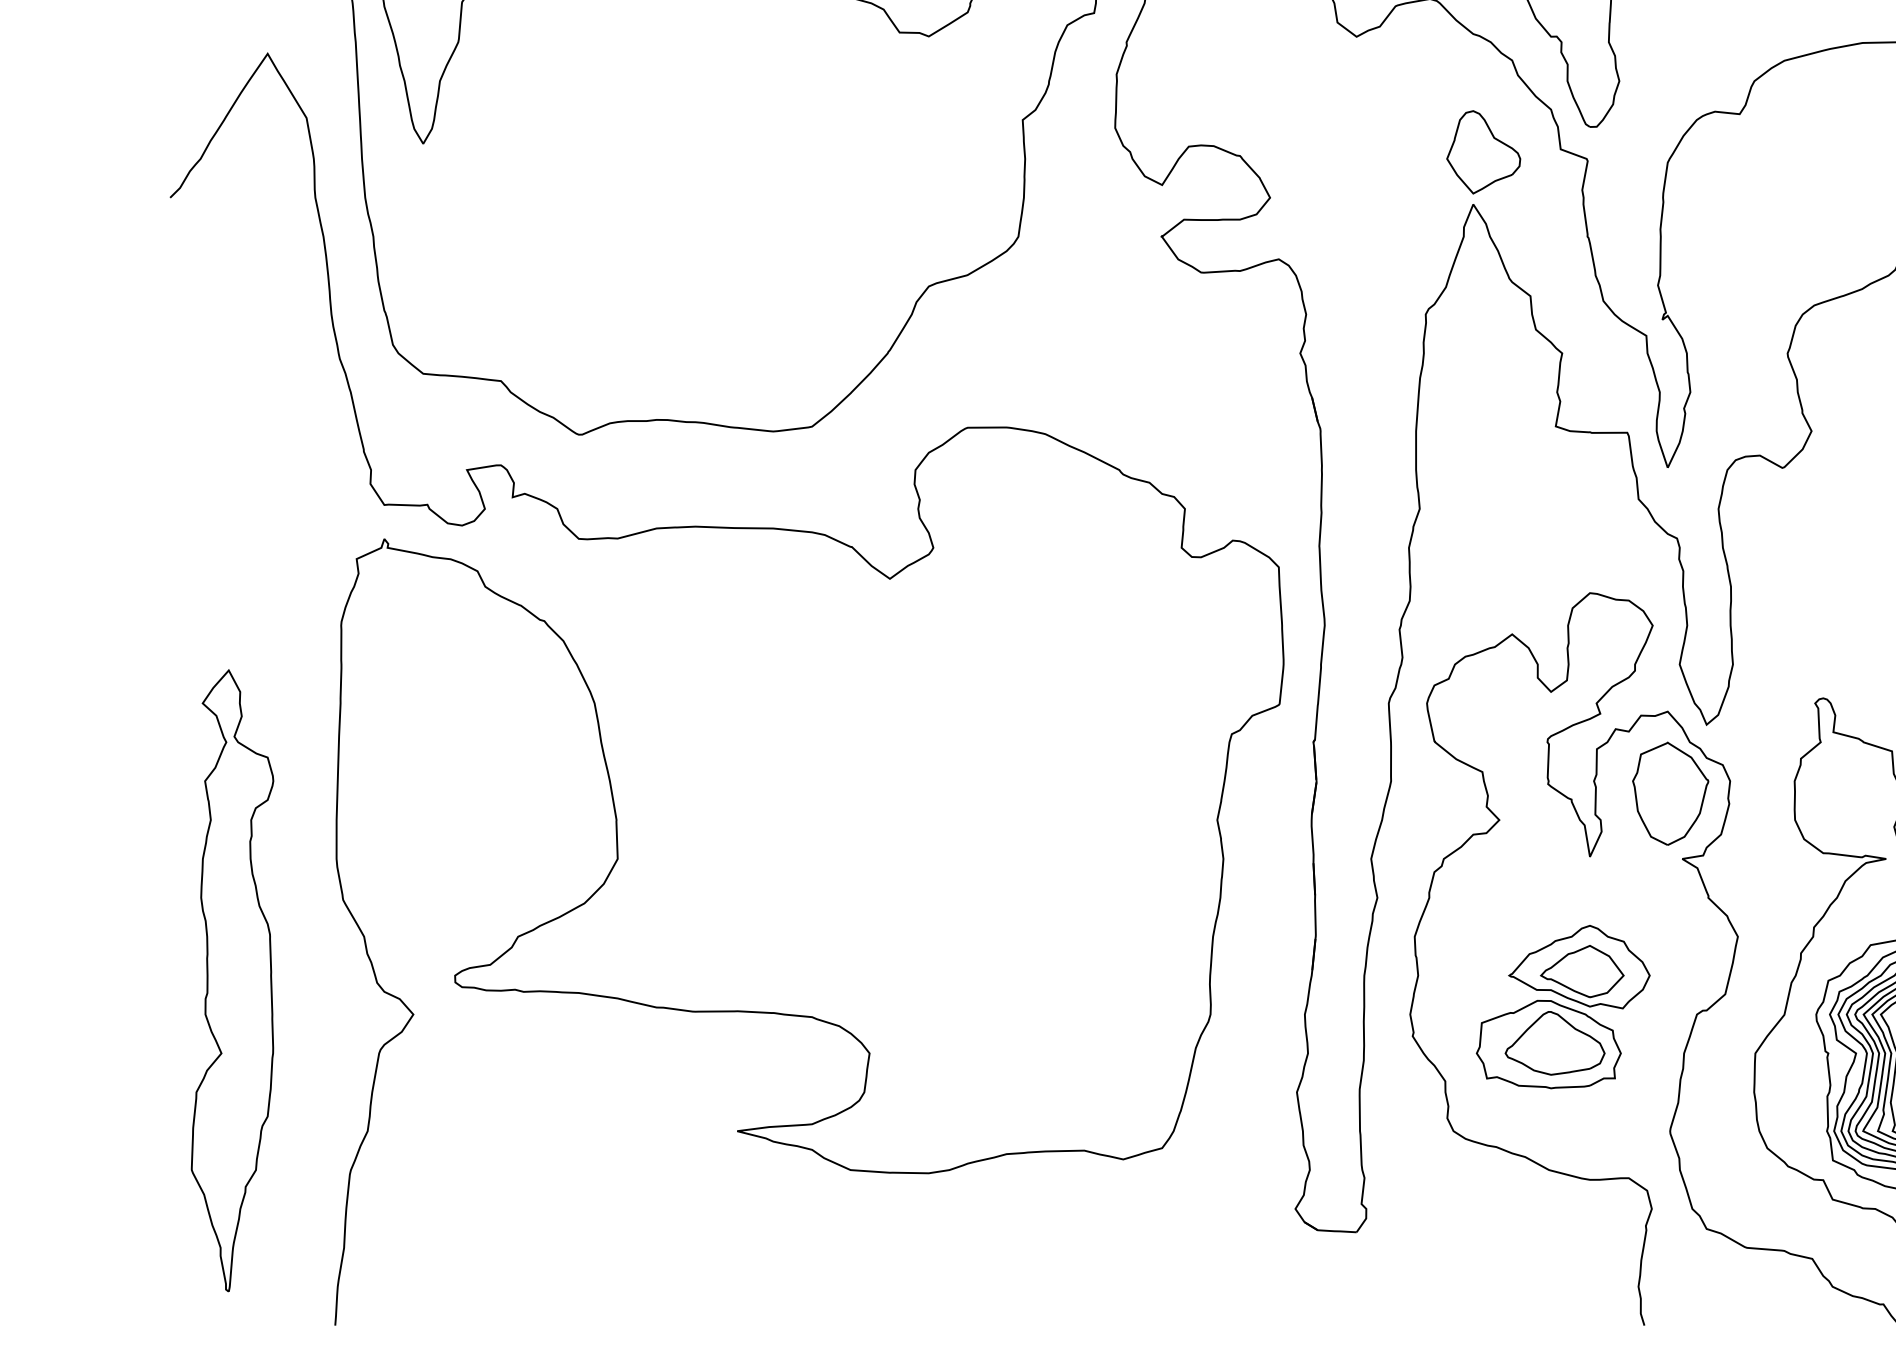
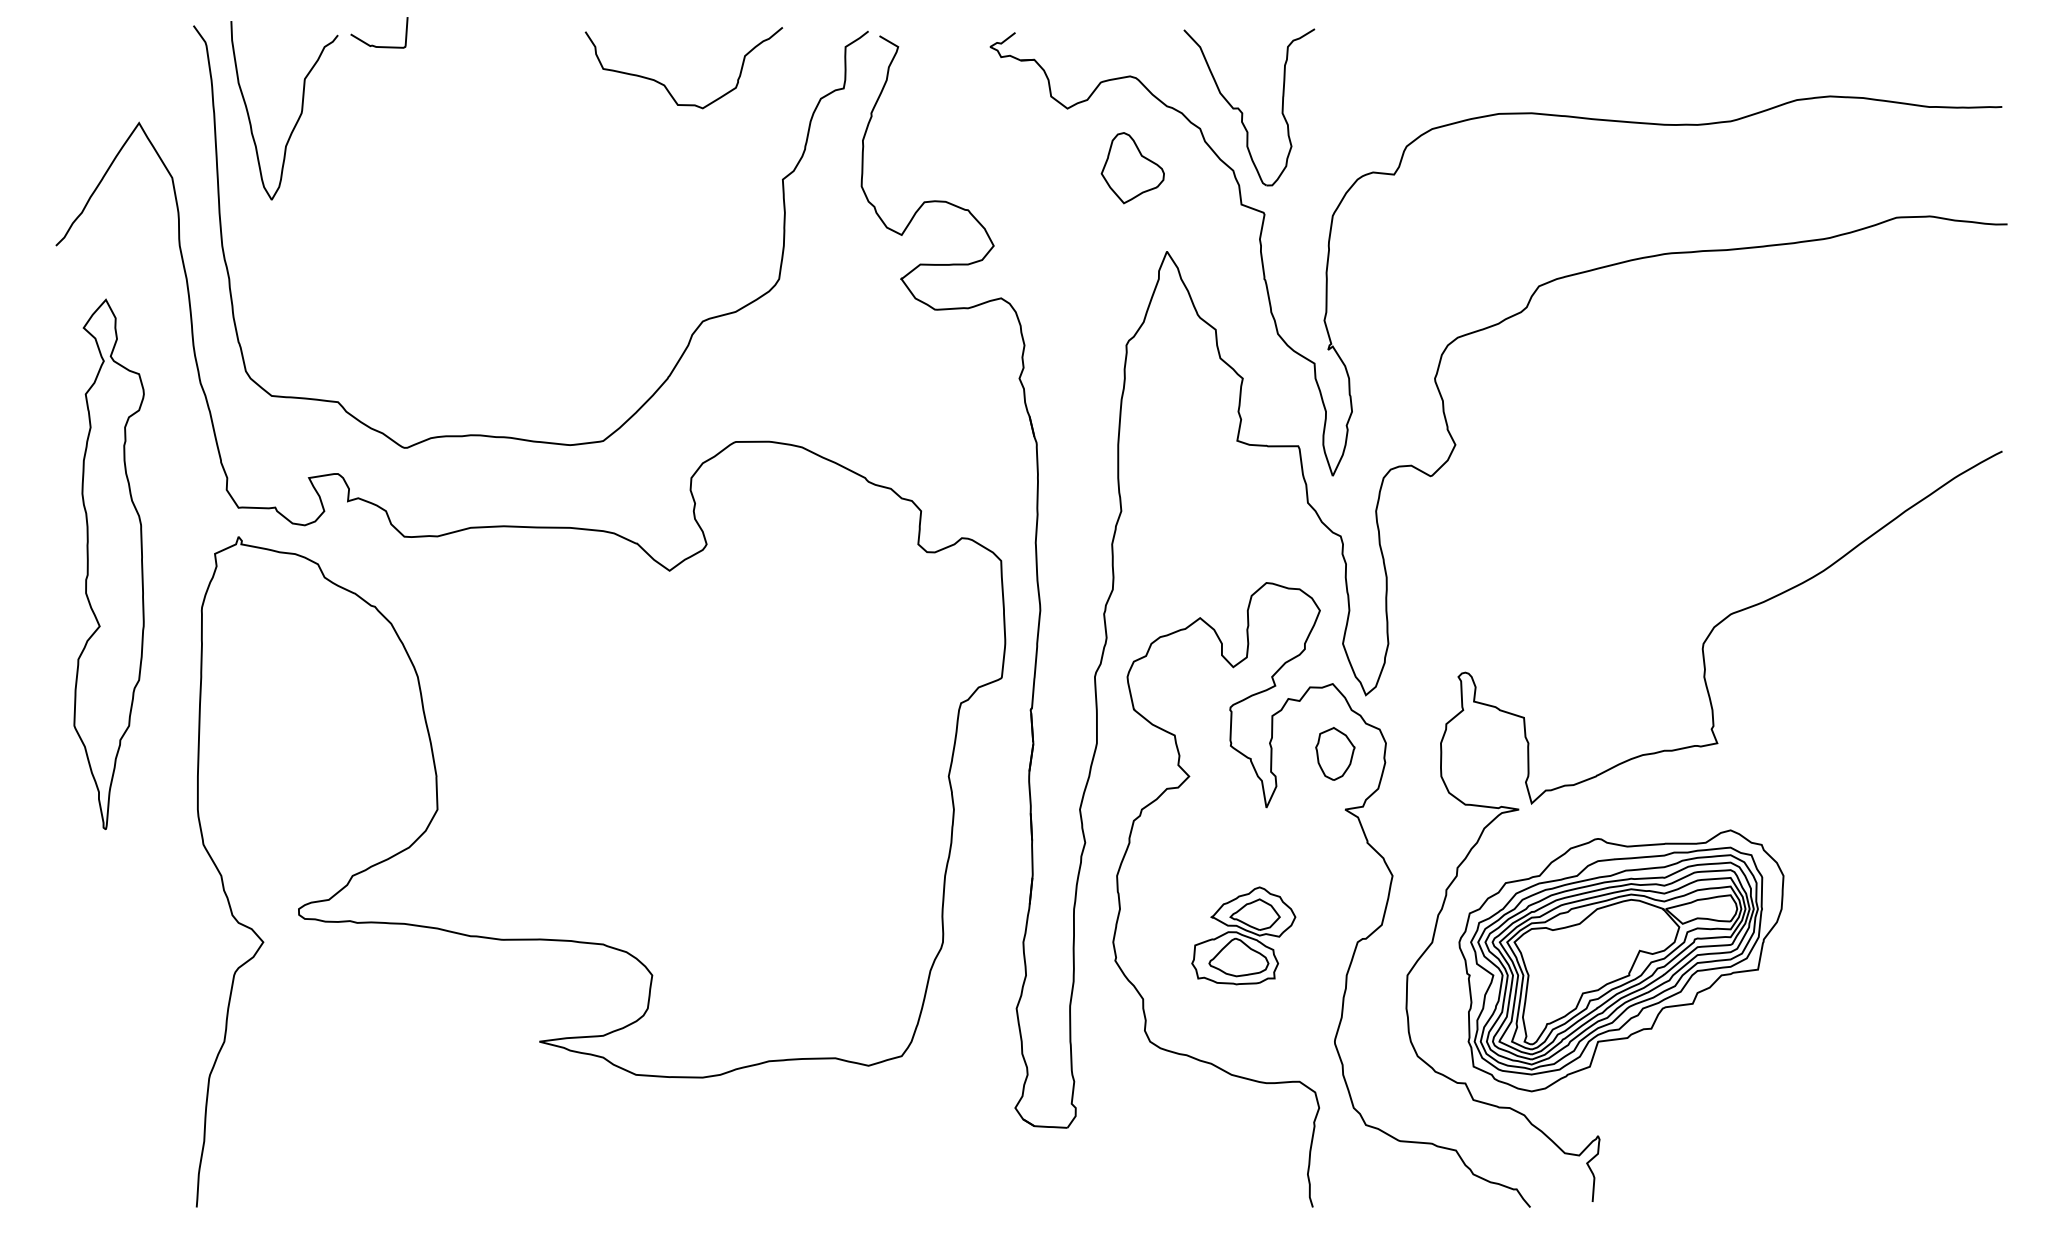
part: (1483, 152) -> (1132, 168), moved
part: (1670, 793) -> (1335, 753), size x0.6
part: (231, 979) -> (108, 563), moved
part: (1563, 1006) -> (1243, 935), size x0.7

